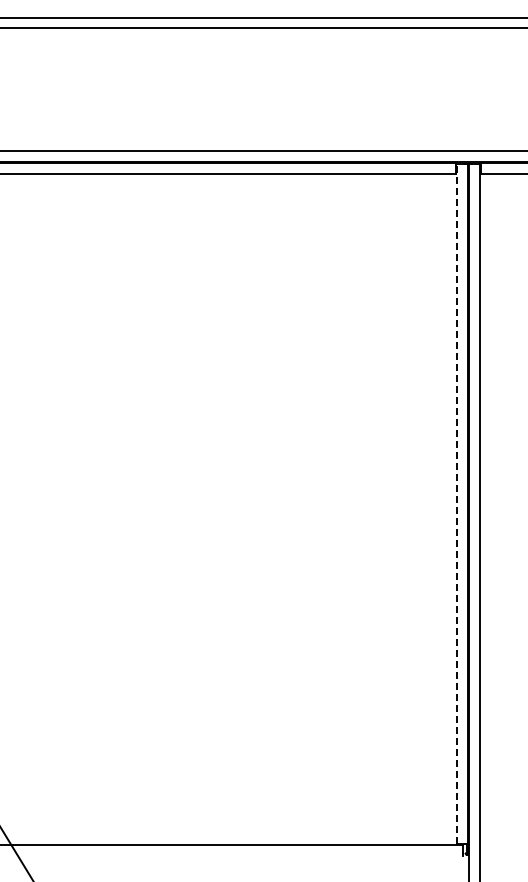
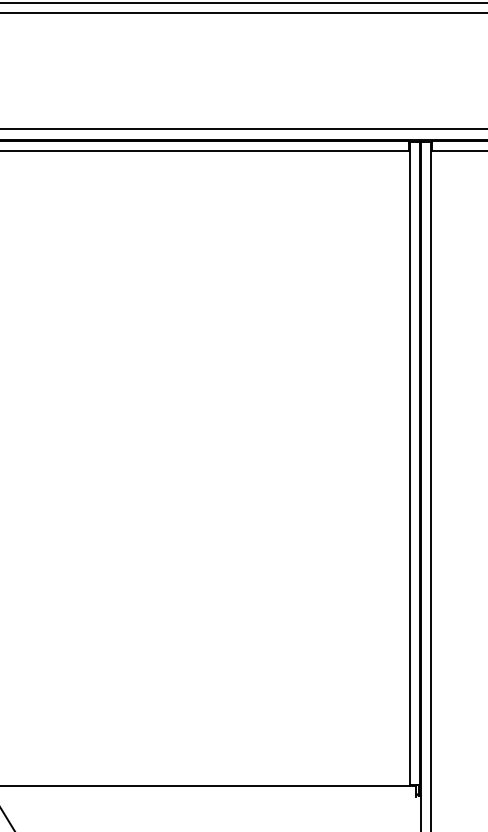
line: (457, 504) -> (409, 463), dashed -> solid

